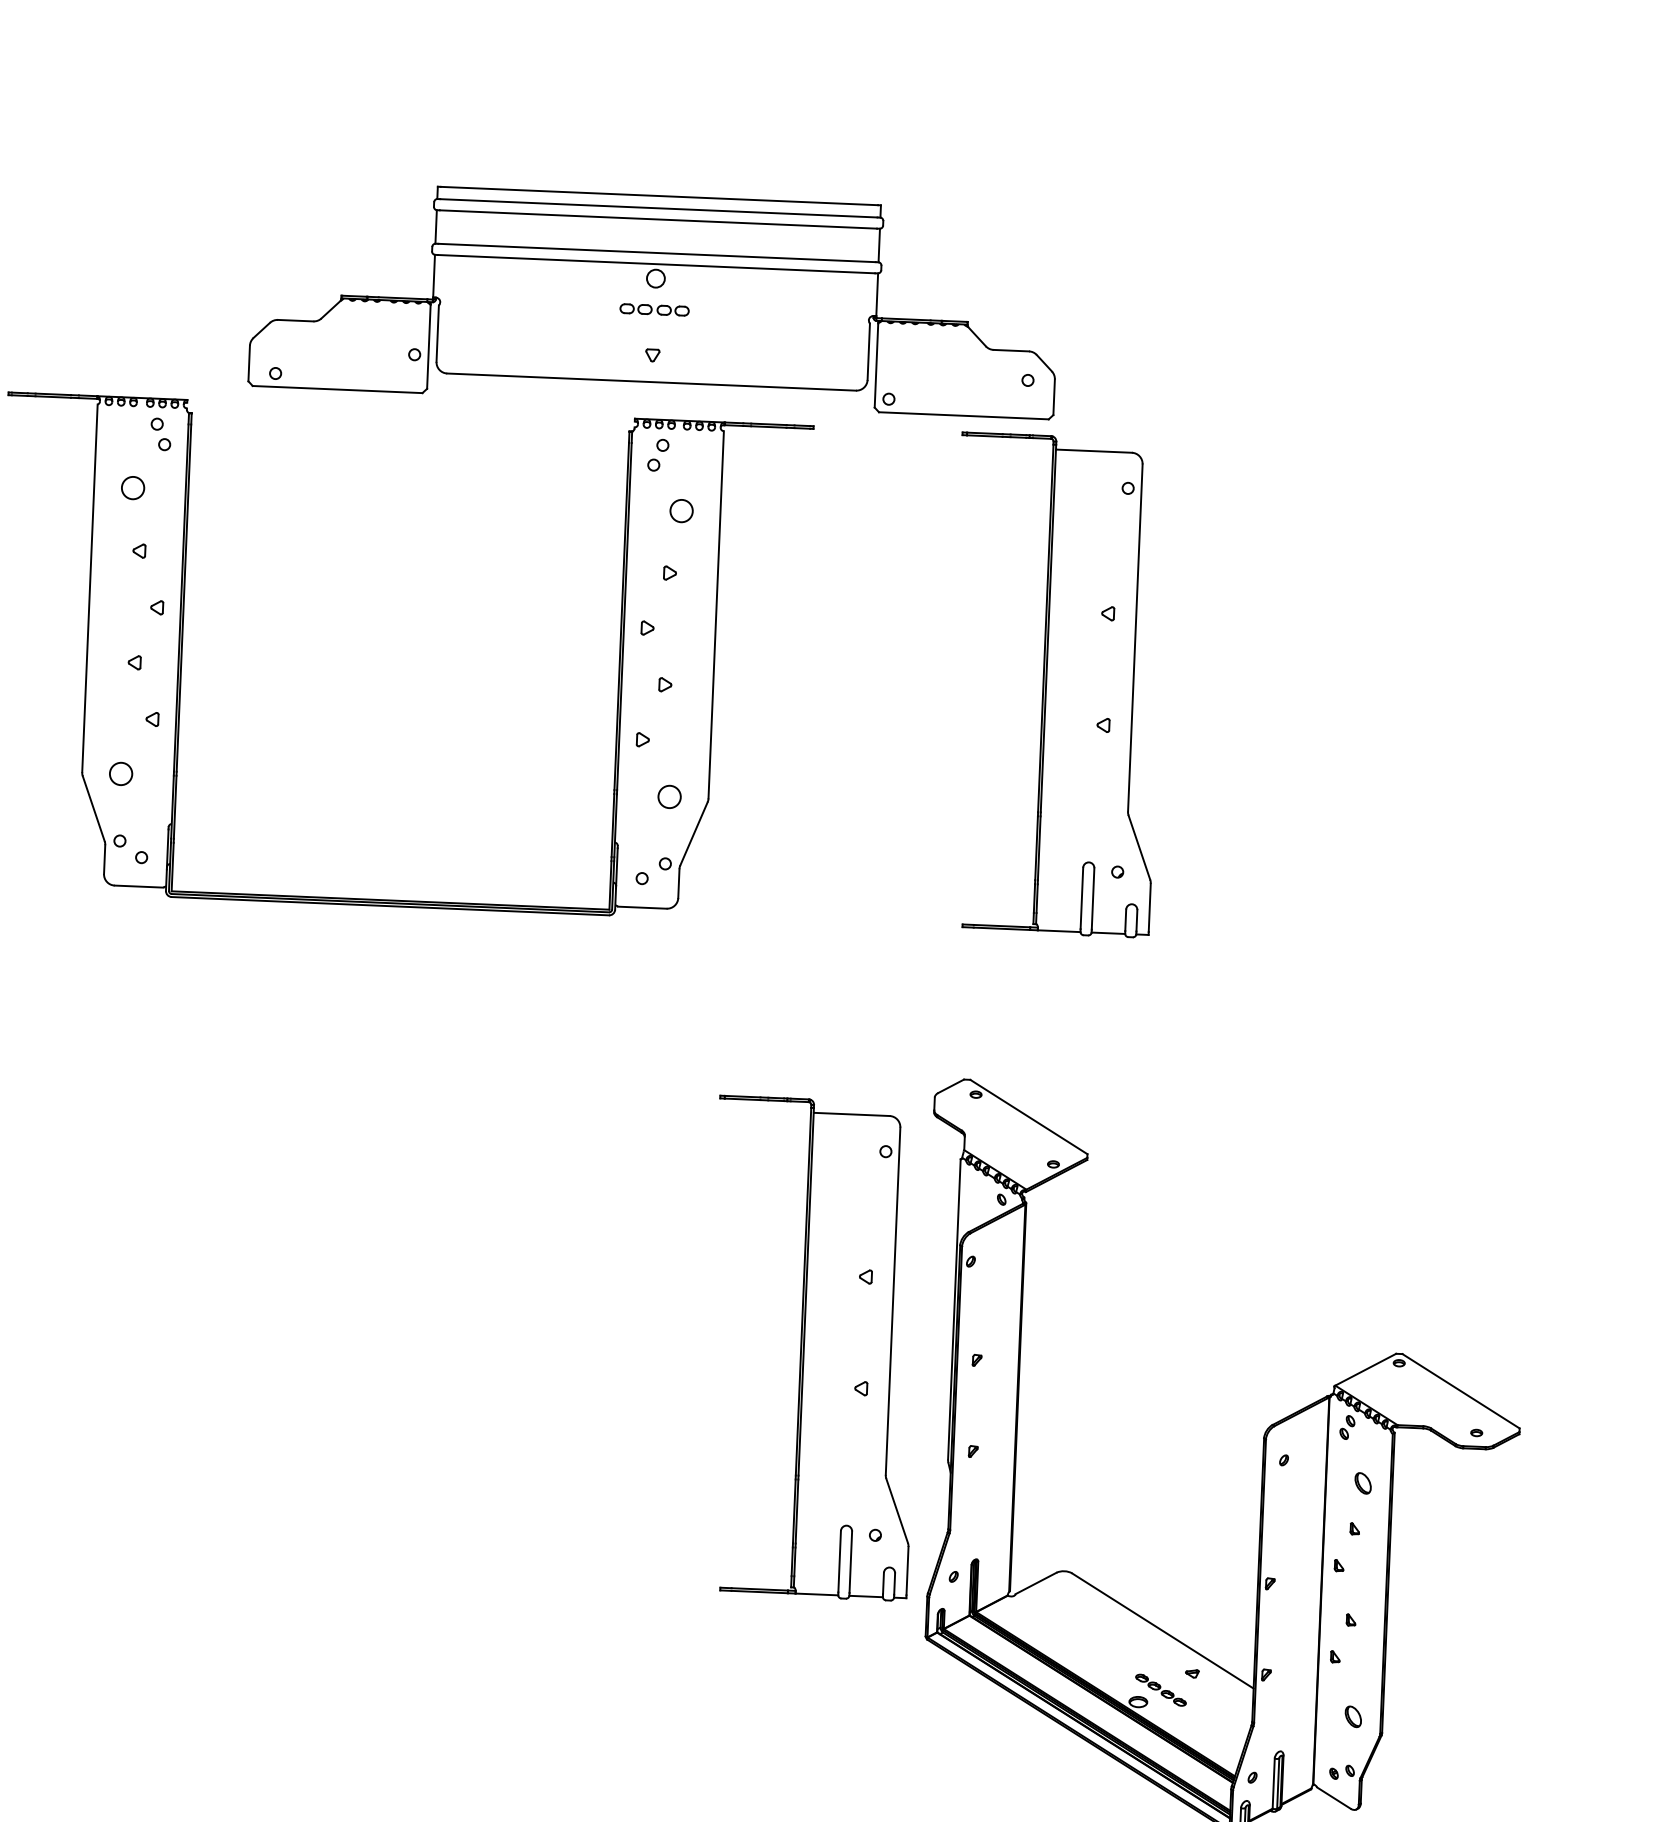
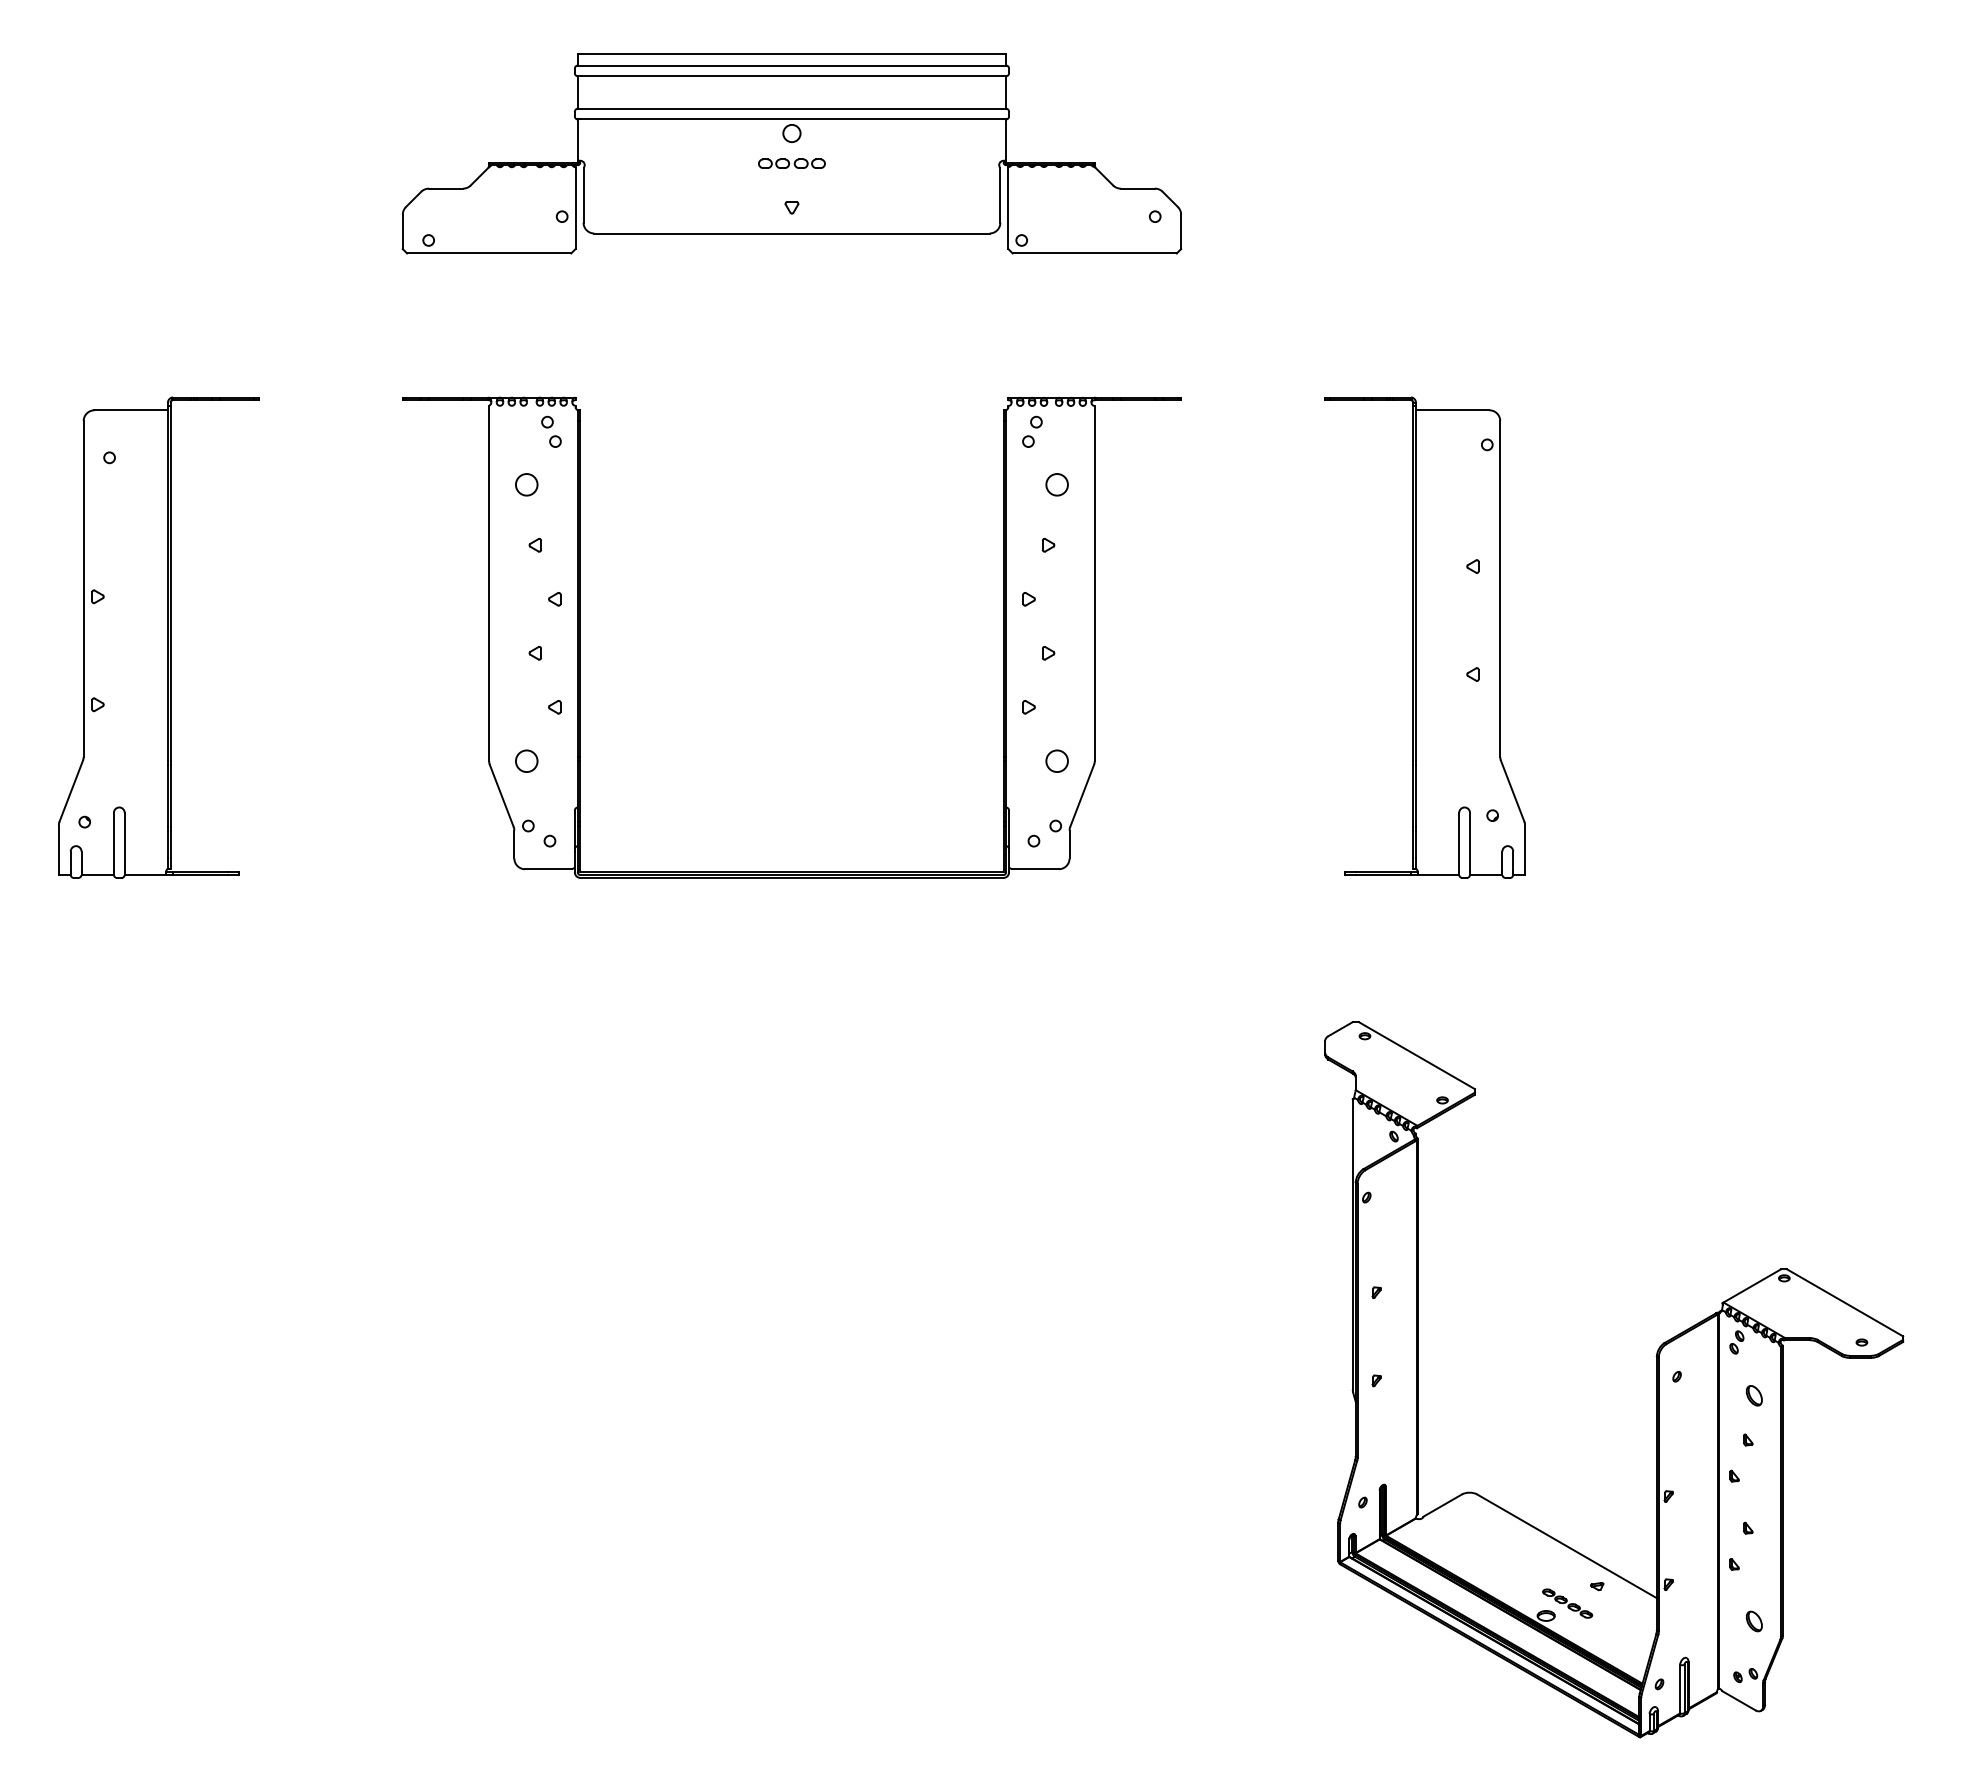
part: (654, 299) -> (791, 153), moved
part: (812, 1348) -> (1217, 1287), removed

